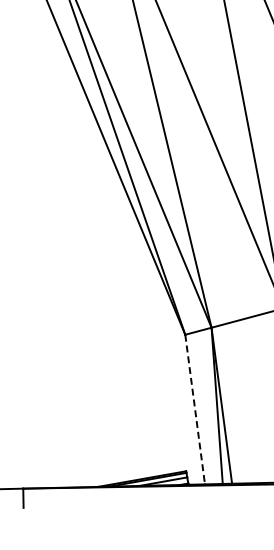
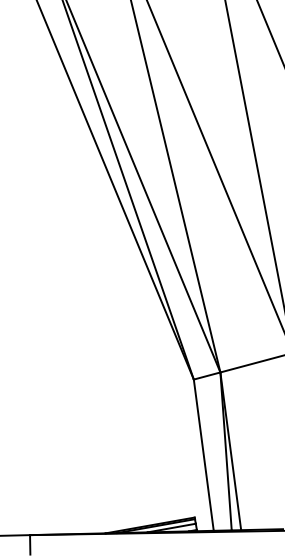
line: (194, 409) -> (203, 455), dashed -> solid

